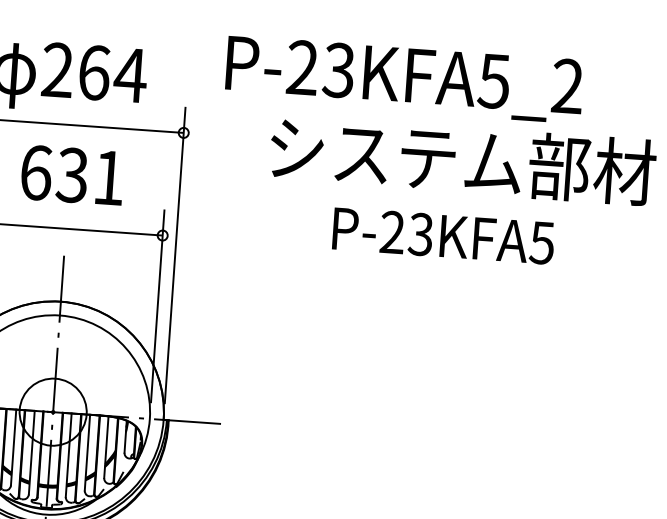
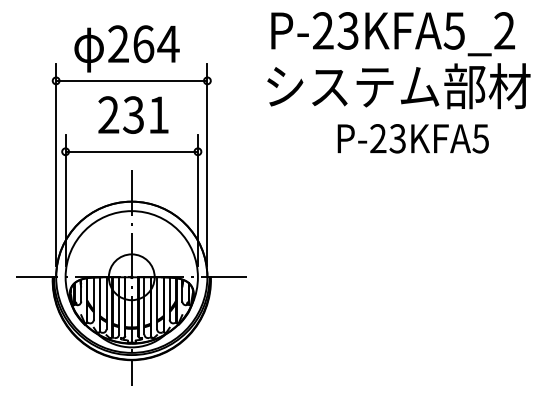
text: (403, 80) -> (392, 34), moved
text: (35, 171) -> (108, 114), 631 -> 231
text: (442, 235) -> (412, 138), moved

